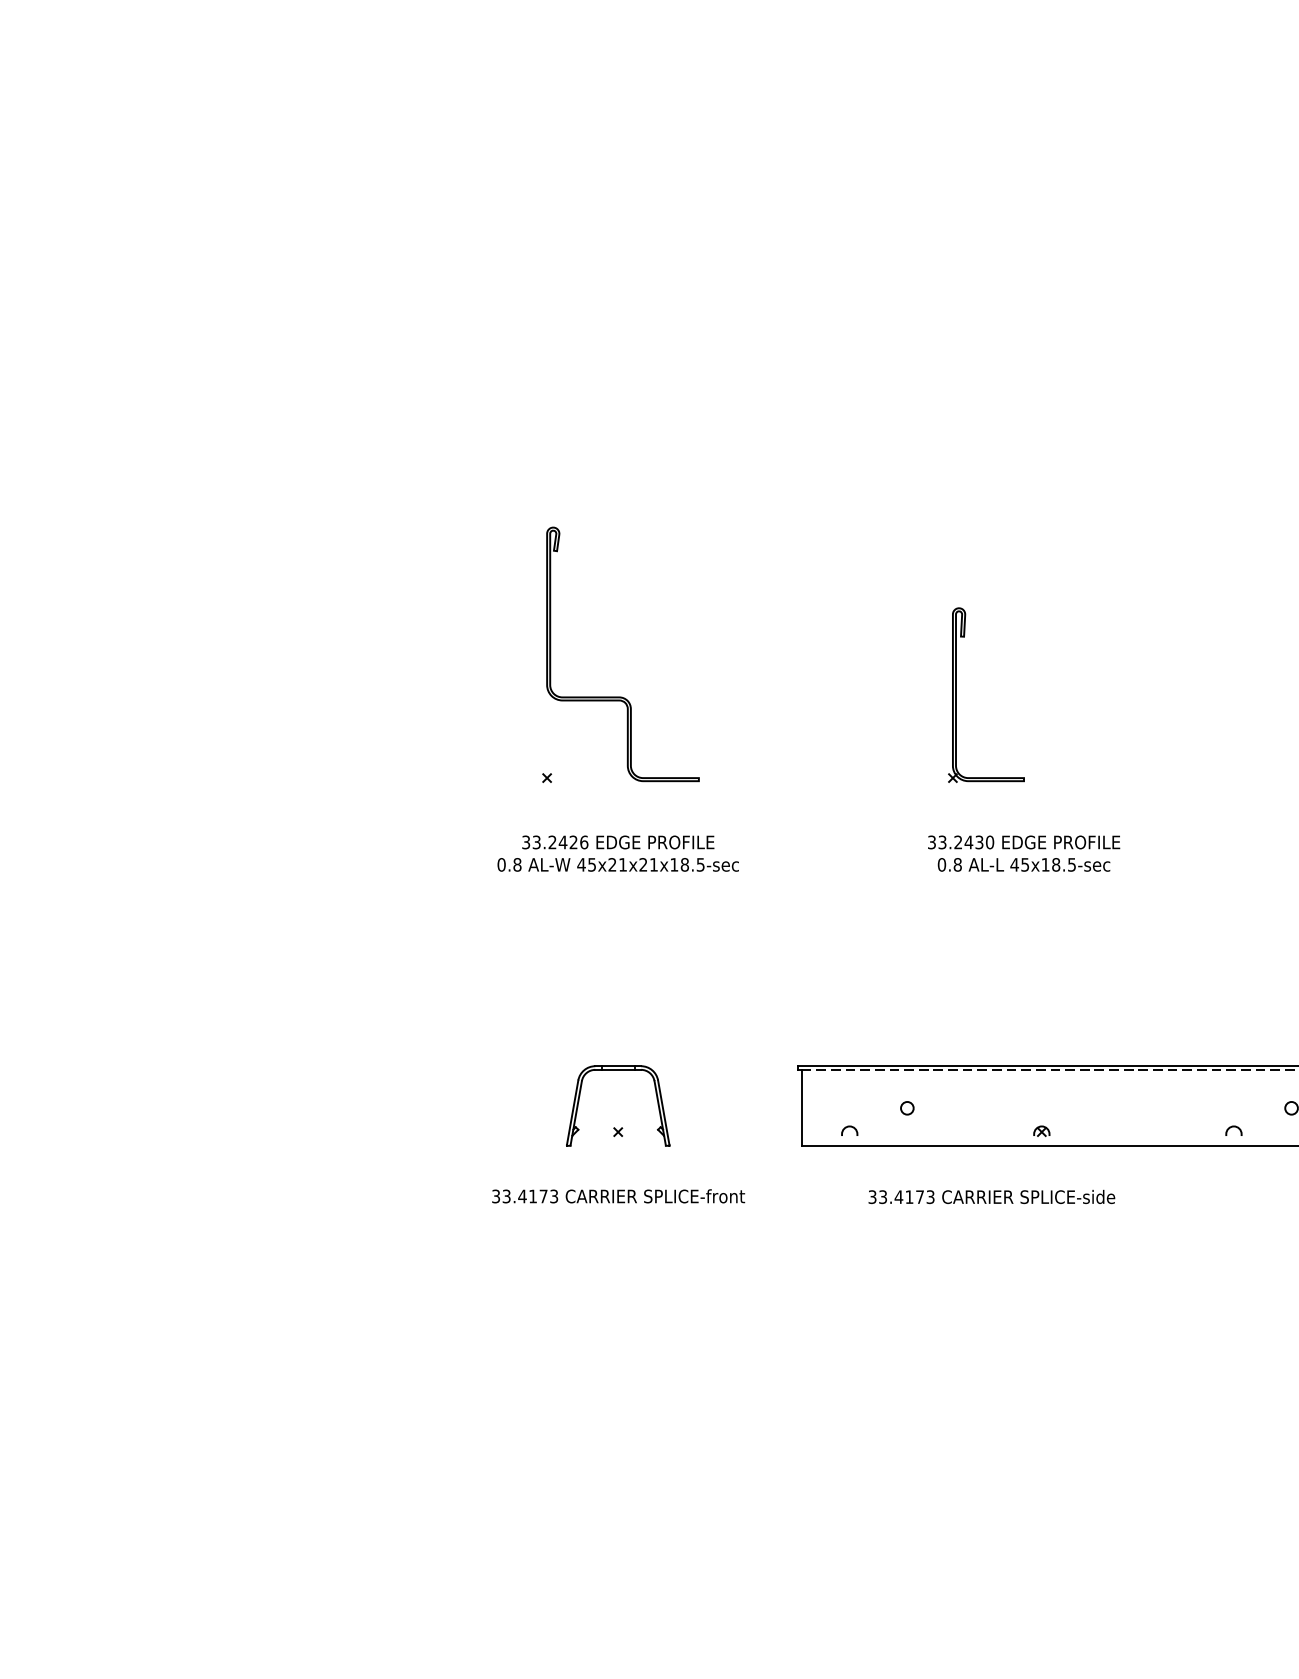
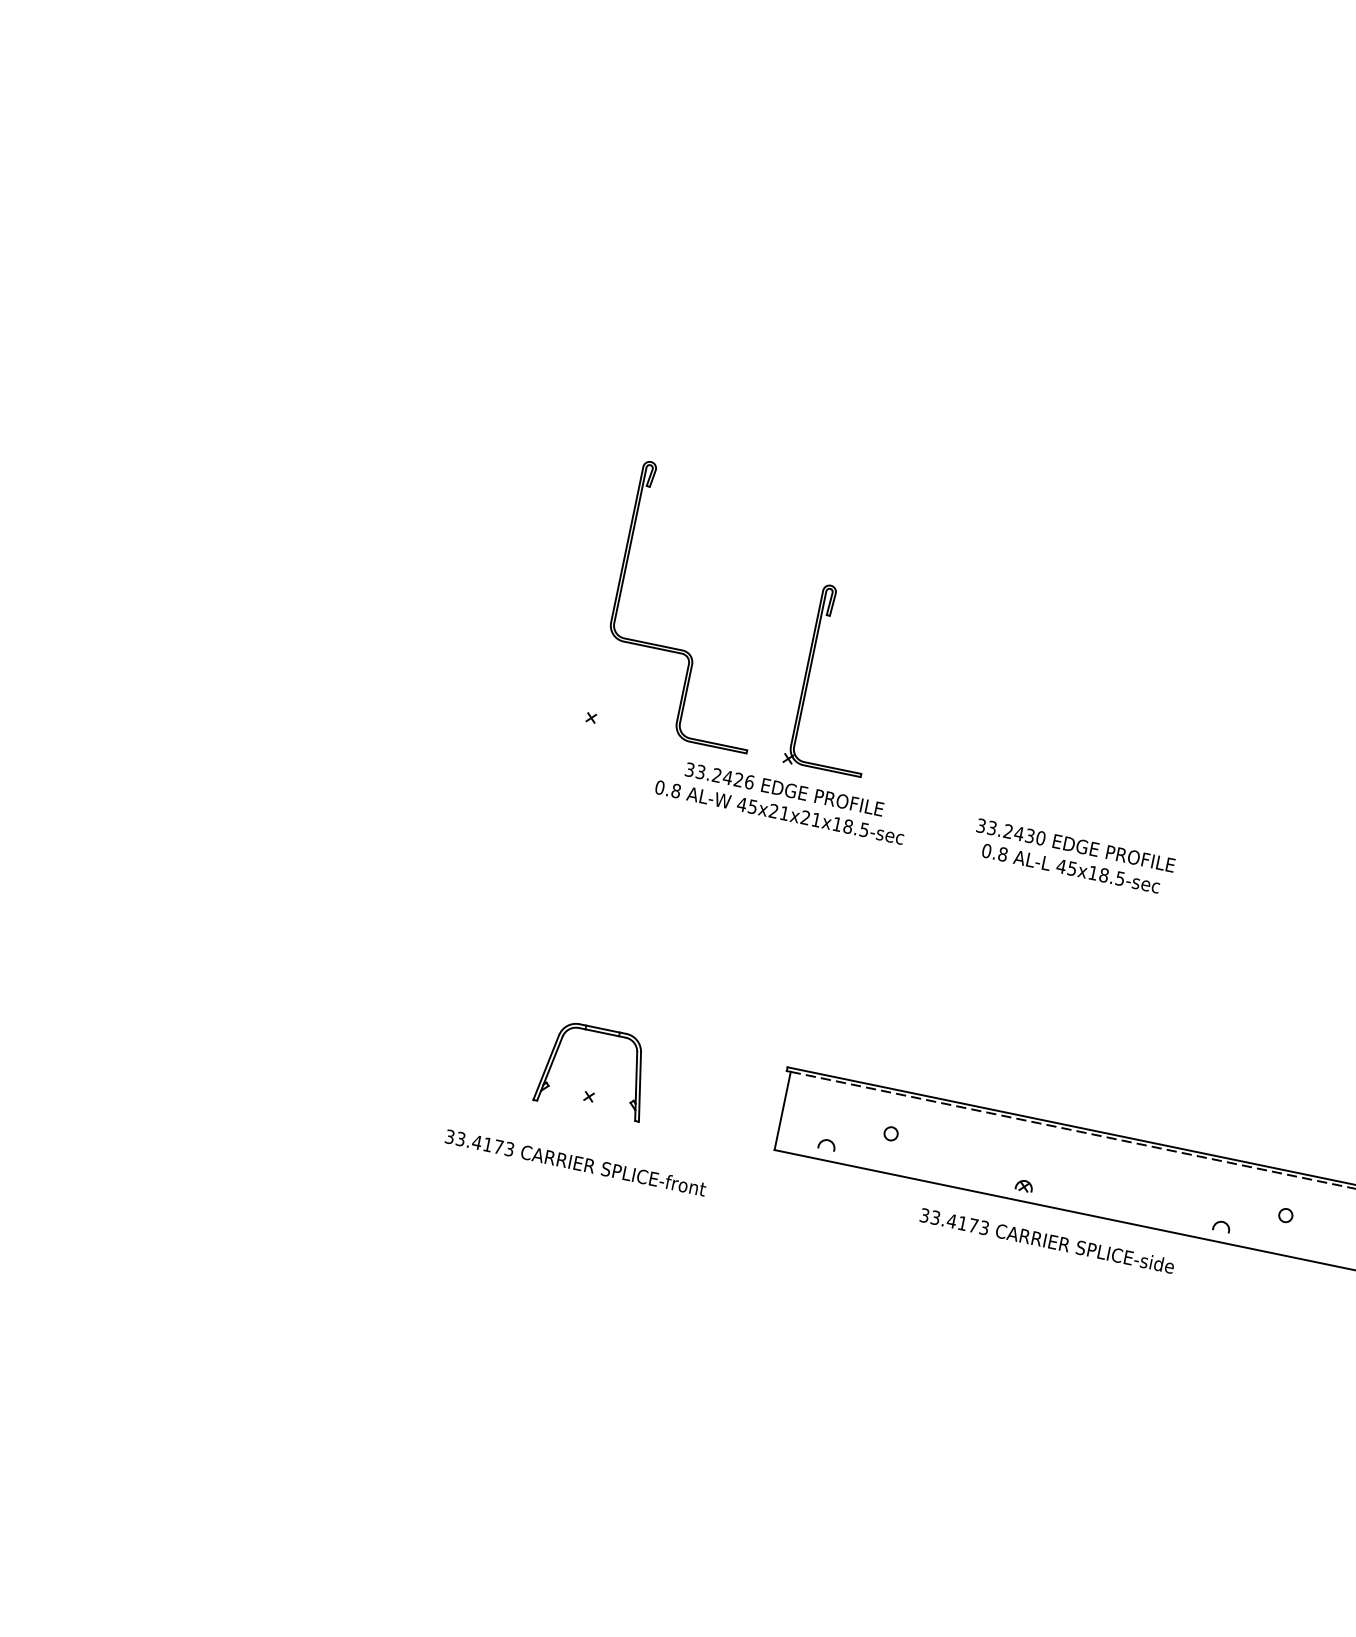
part: (956, 694) -> (809, 673), moved
text: (617, 853) -> (781, 800), moved
text: (1024, 853) -> (1073, 856), moved
text: (991, 1196) -> (1047, 1240), moved

